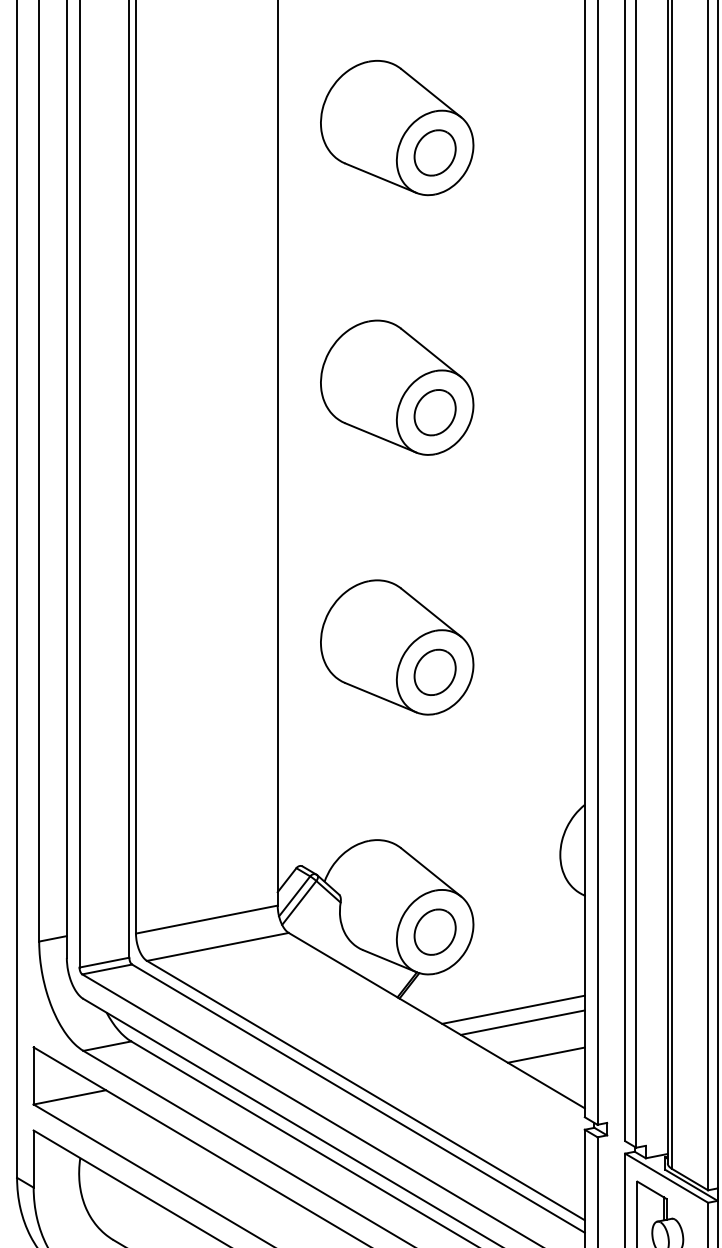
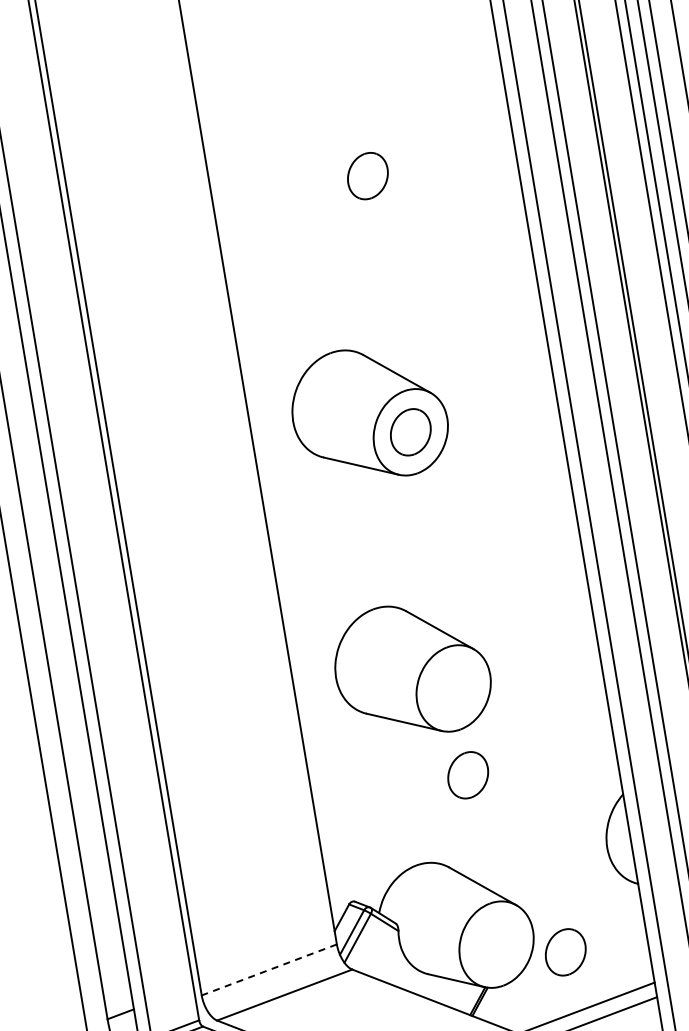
part: (397, 128) -> (326, 158), removed
part: (434, 671) -> (467, 774), moved
line: (206, 919) -> (268, 969), solid -> dashed
part: (434, 931) -> (565, 951), moved

